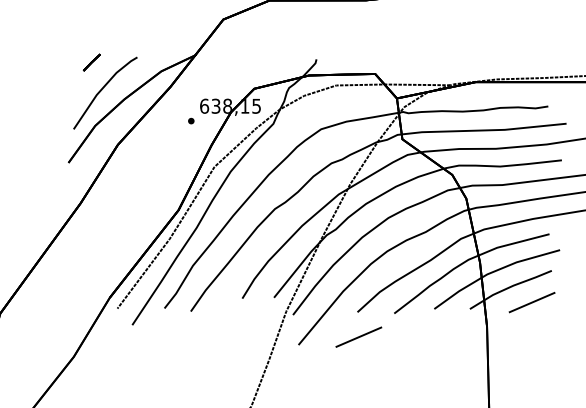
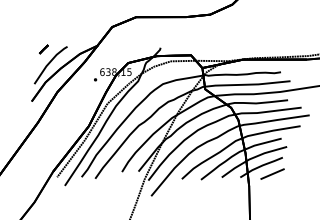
line: (358, 336) -> (182, 191), removed

